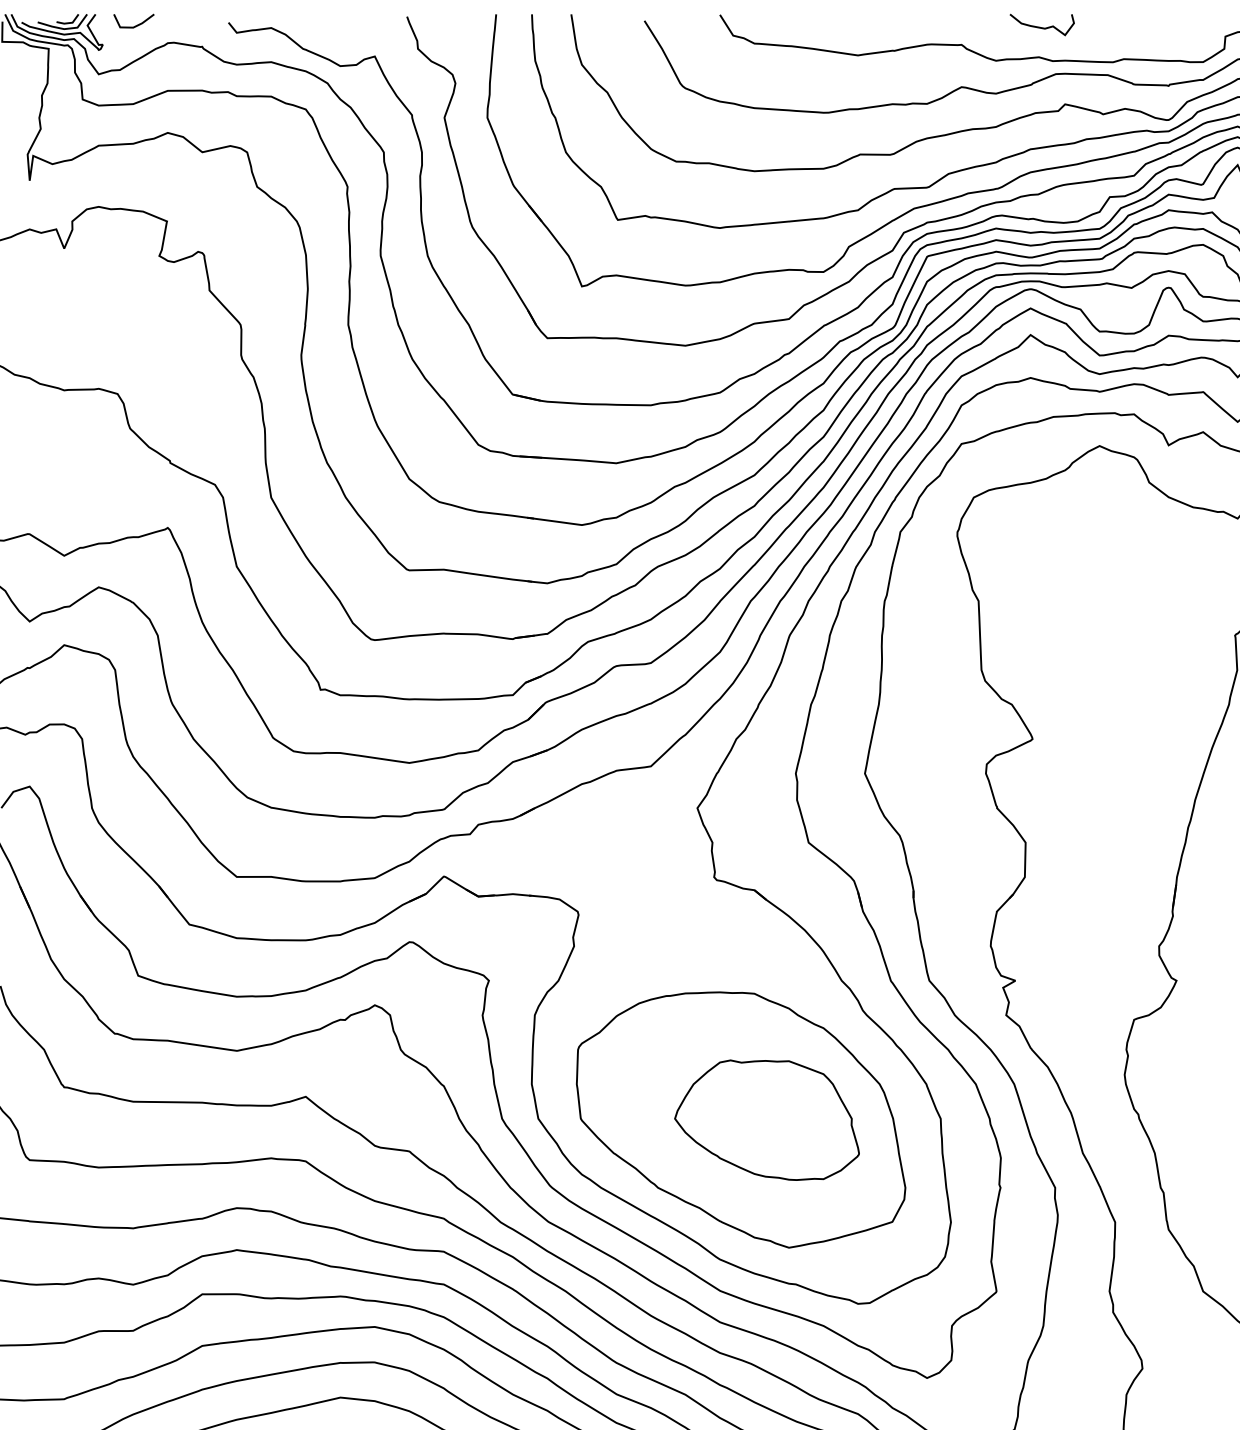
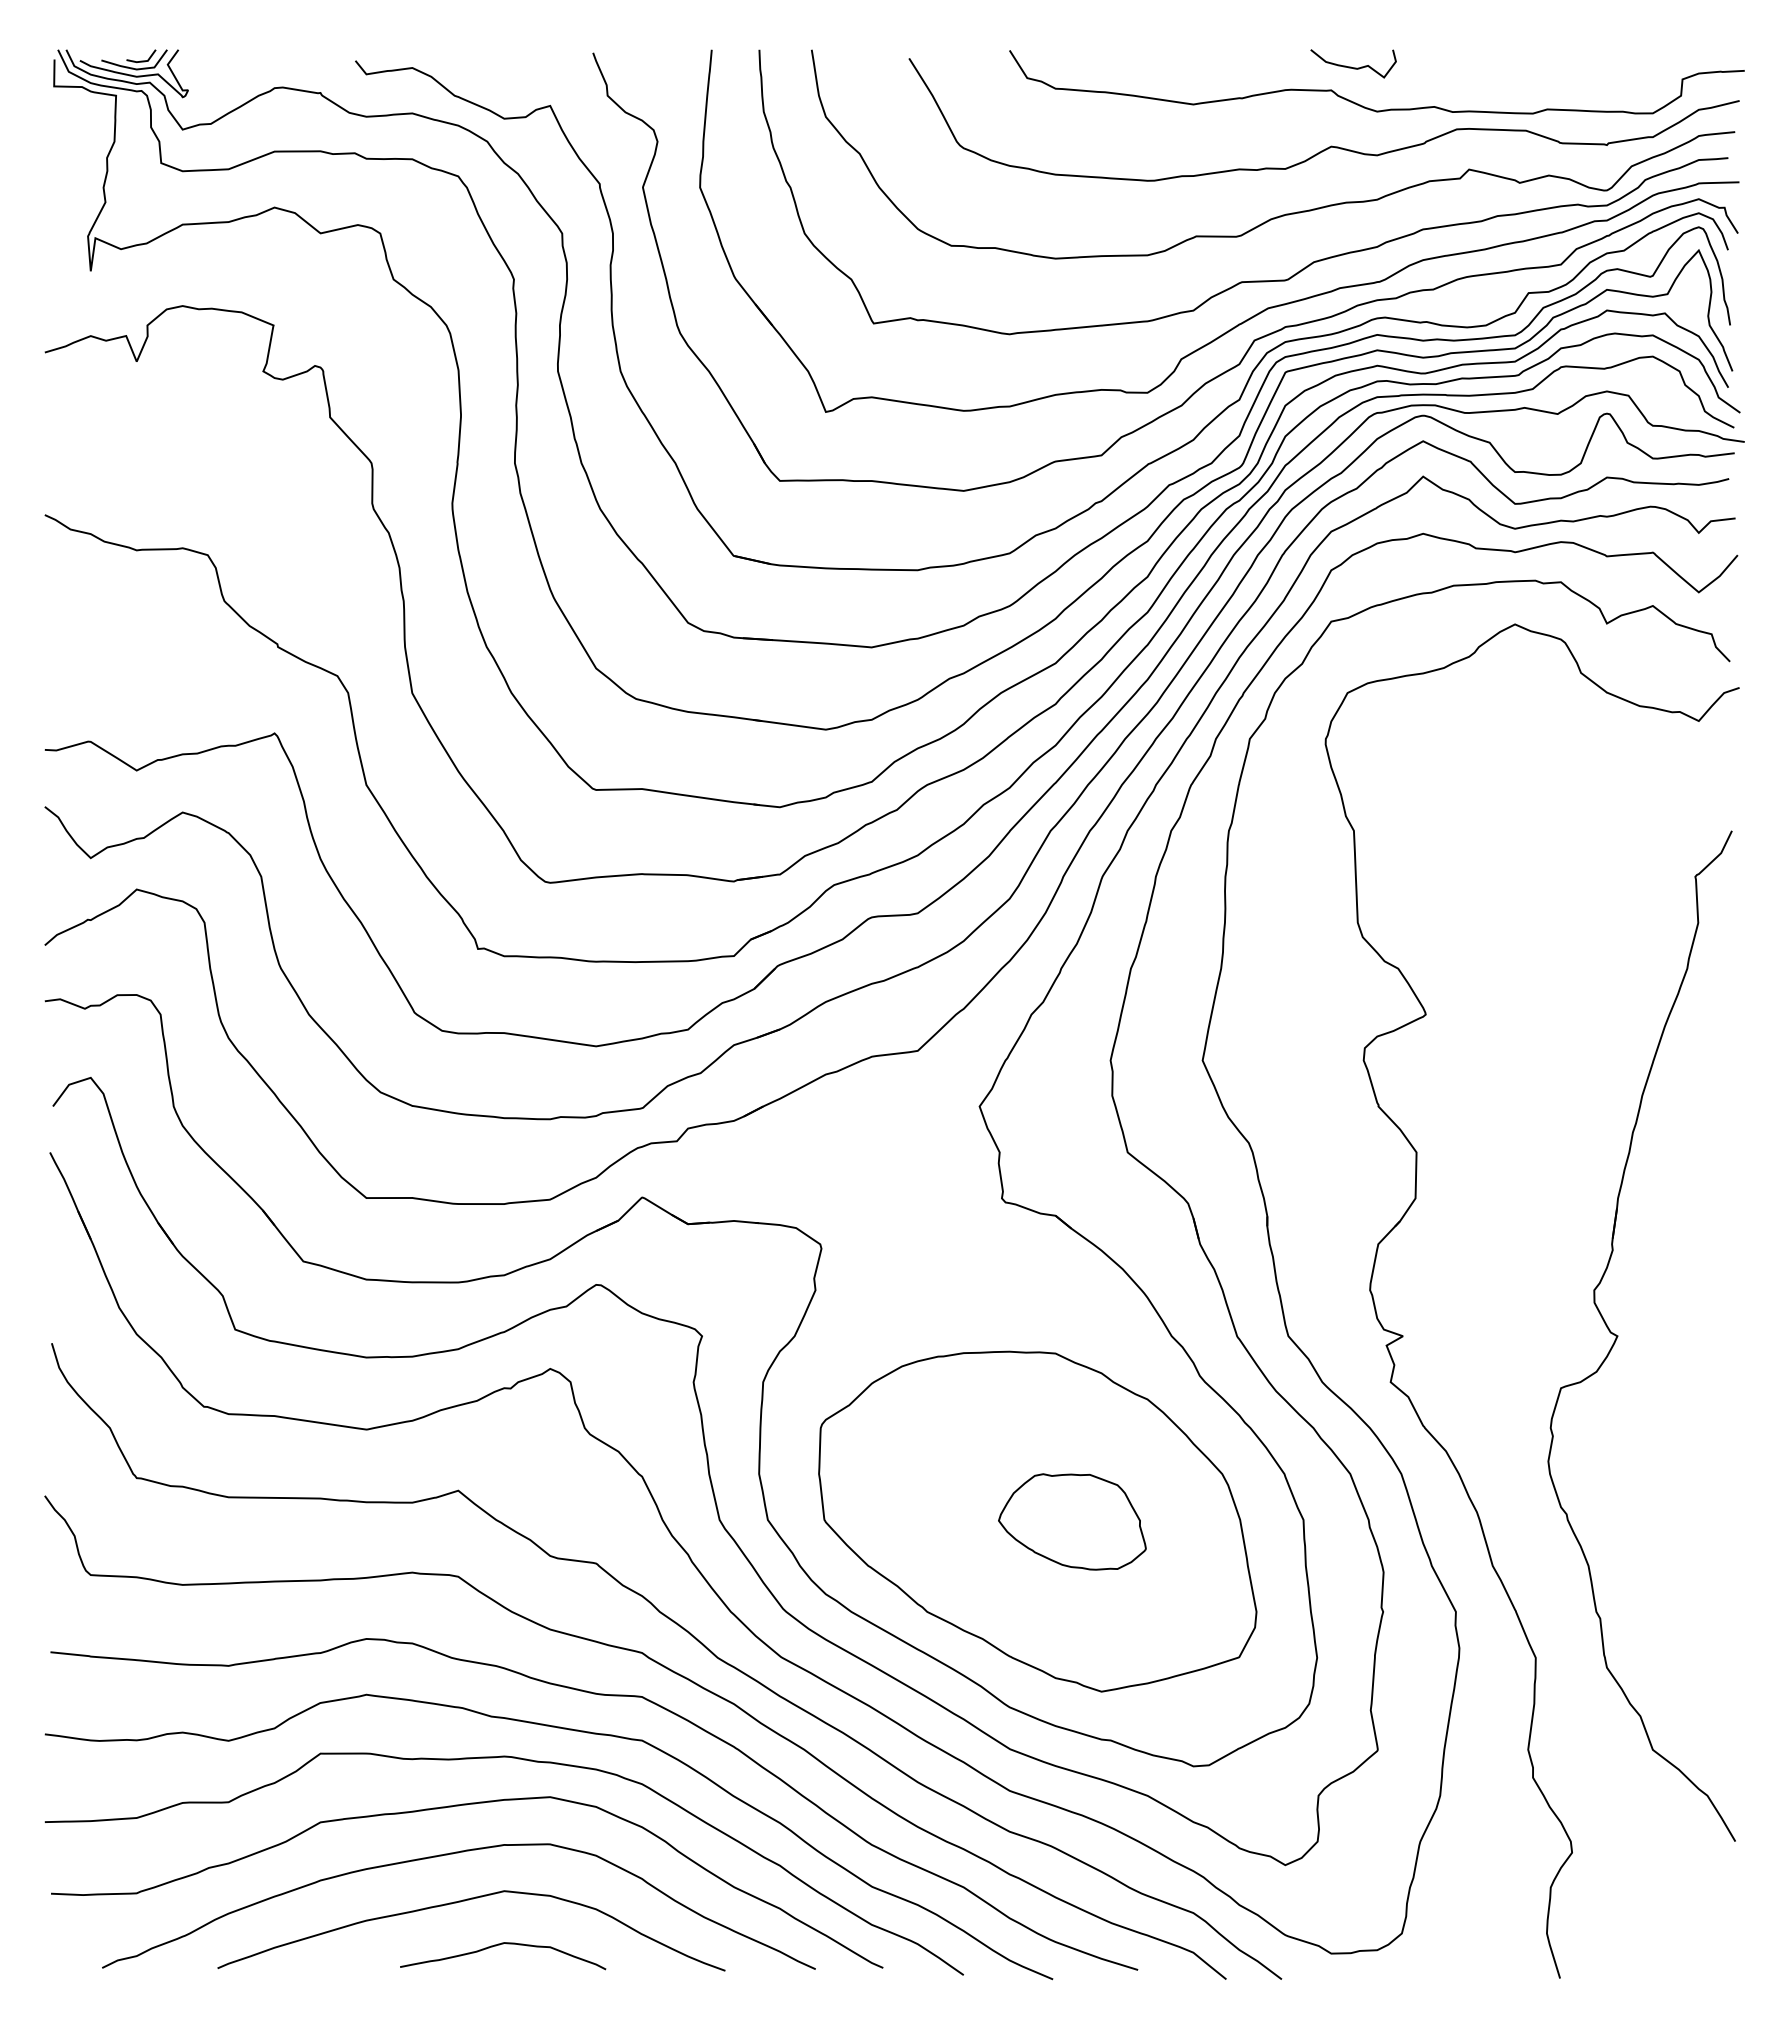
line: (136, 25) -> (232, 64), removed
curve: (1040, 26) -> (1351, 66), moved
part: (767, 1119) -> (1072, 1521), size x0.6

